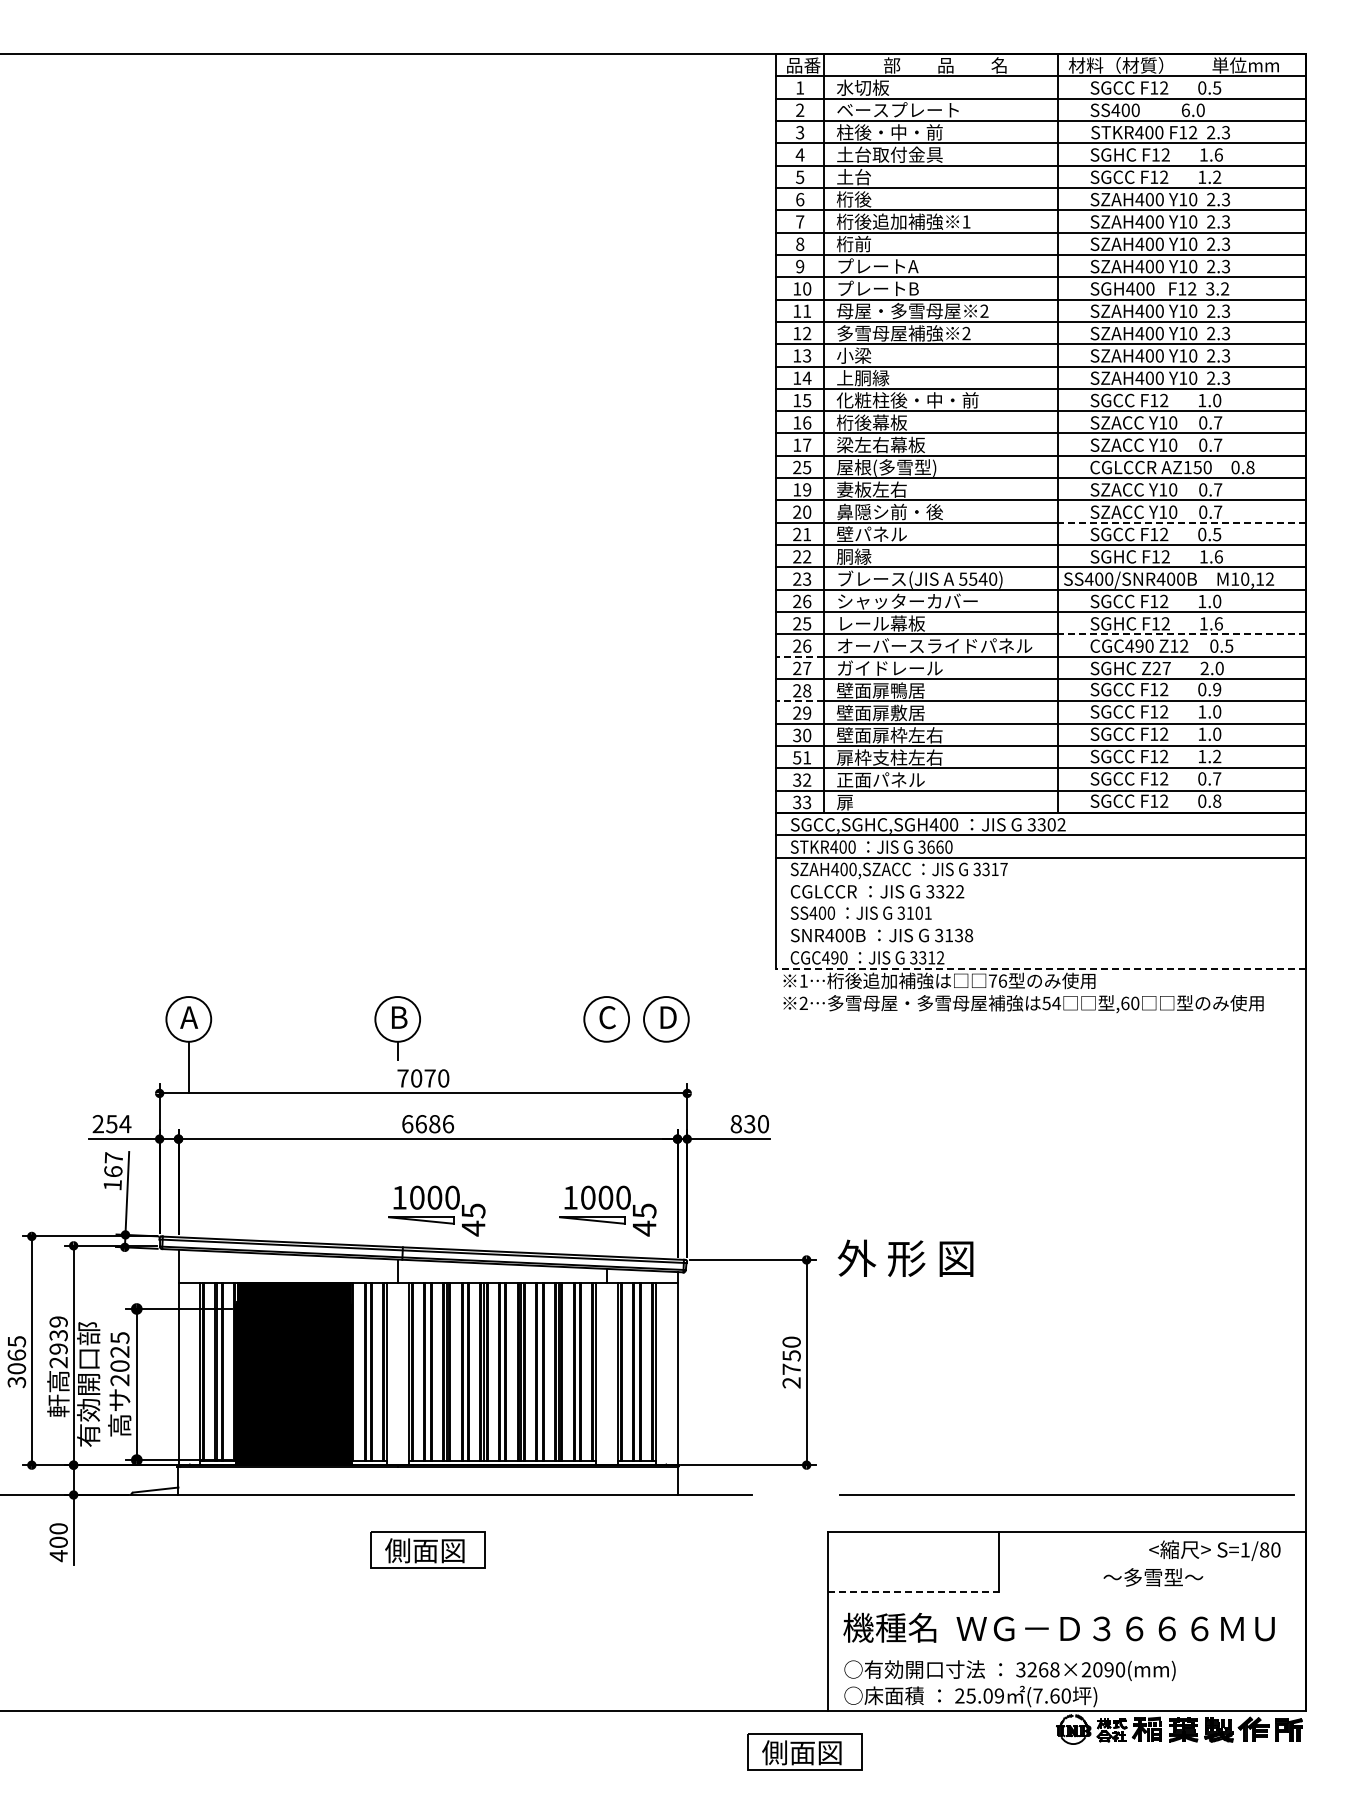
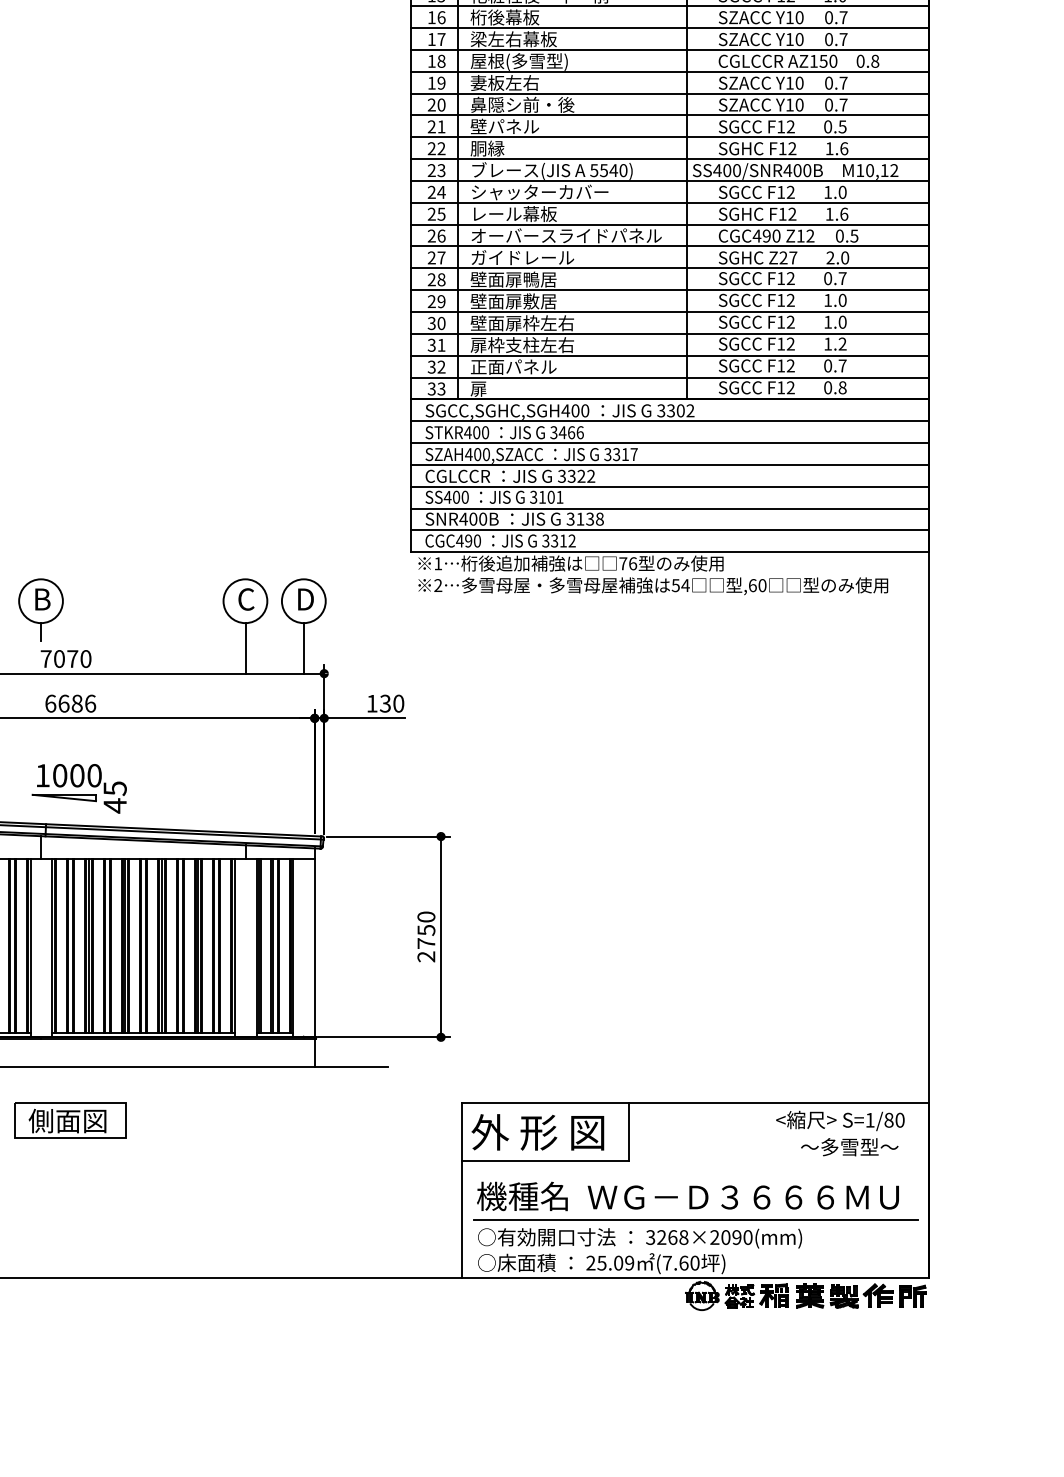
text: (802, 467) -> (436, 61), 25 -> 18
line: (1182, 522) -> (808, 115), dashed -> solid
text: (806, 601) -> (440, 192), 26 -> 24
line: (1182, 634) -> (808, 224), dashed -> solid
line: (800, 656) -> (435, 246), dashed -> solid
text: (1217, 689) -> (842, 278), 0.9 -> 0.7
line: (800, 701) -> (435, 290), dashed -> solid
text: (797, 757) -> (432, 345), 51 -> 31
text: (939, 846) -> (571, 432), 3660 -> 3466
line: (1040, 880) -> (669, 465), added
line: (1040, 902) -> (669, 486), added
line: (1040, 924) -> (669, 508), added
line: (1040, 947) -> (669, 530), added
line: (1041, 969) -> (670, 552), dashed -> solid
line: (607, 1067) -> (246, 648), added
line: (666, 1067) -> (303, 648), added
text: (735, 1124) -> (371, 704), 830 -> 130
part: (607, 1210) -> (246, 788), removed
text: (905, 1257) -> (537, 1131), moved
line: (1066, 1494) -> (695, 1219), moved
text: (1153, 1577) -> (849, 1147), moved
line: (913, 1592) -> (545, 1161), dashed -> solid
part: (804, 1751) -> (438, 1317), removed

